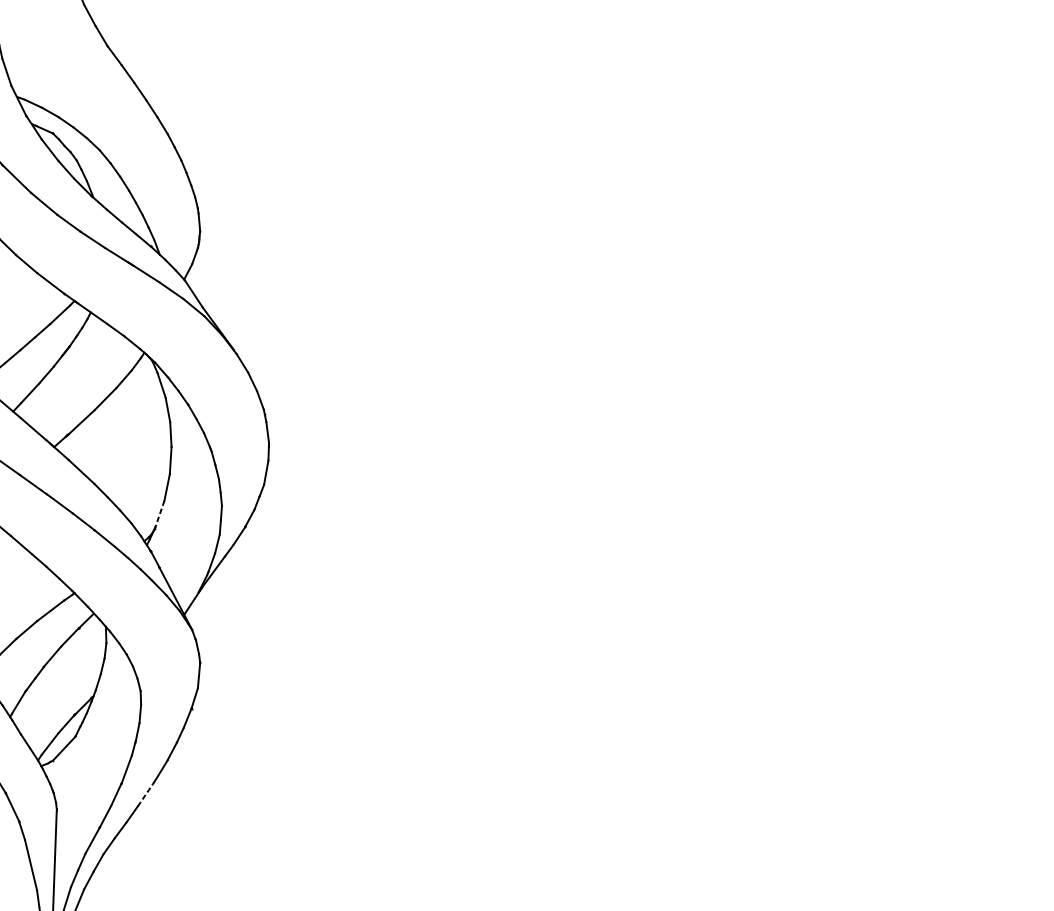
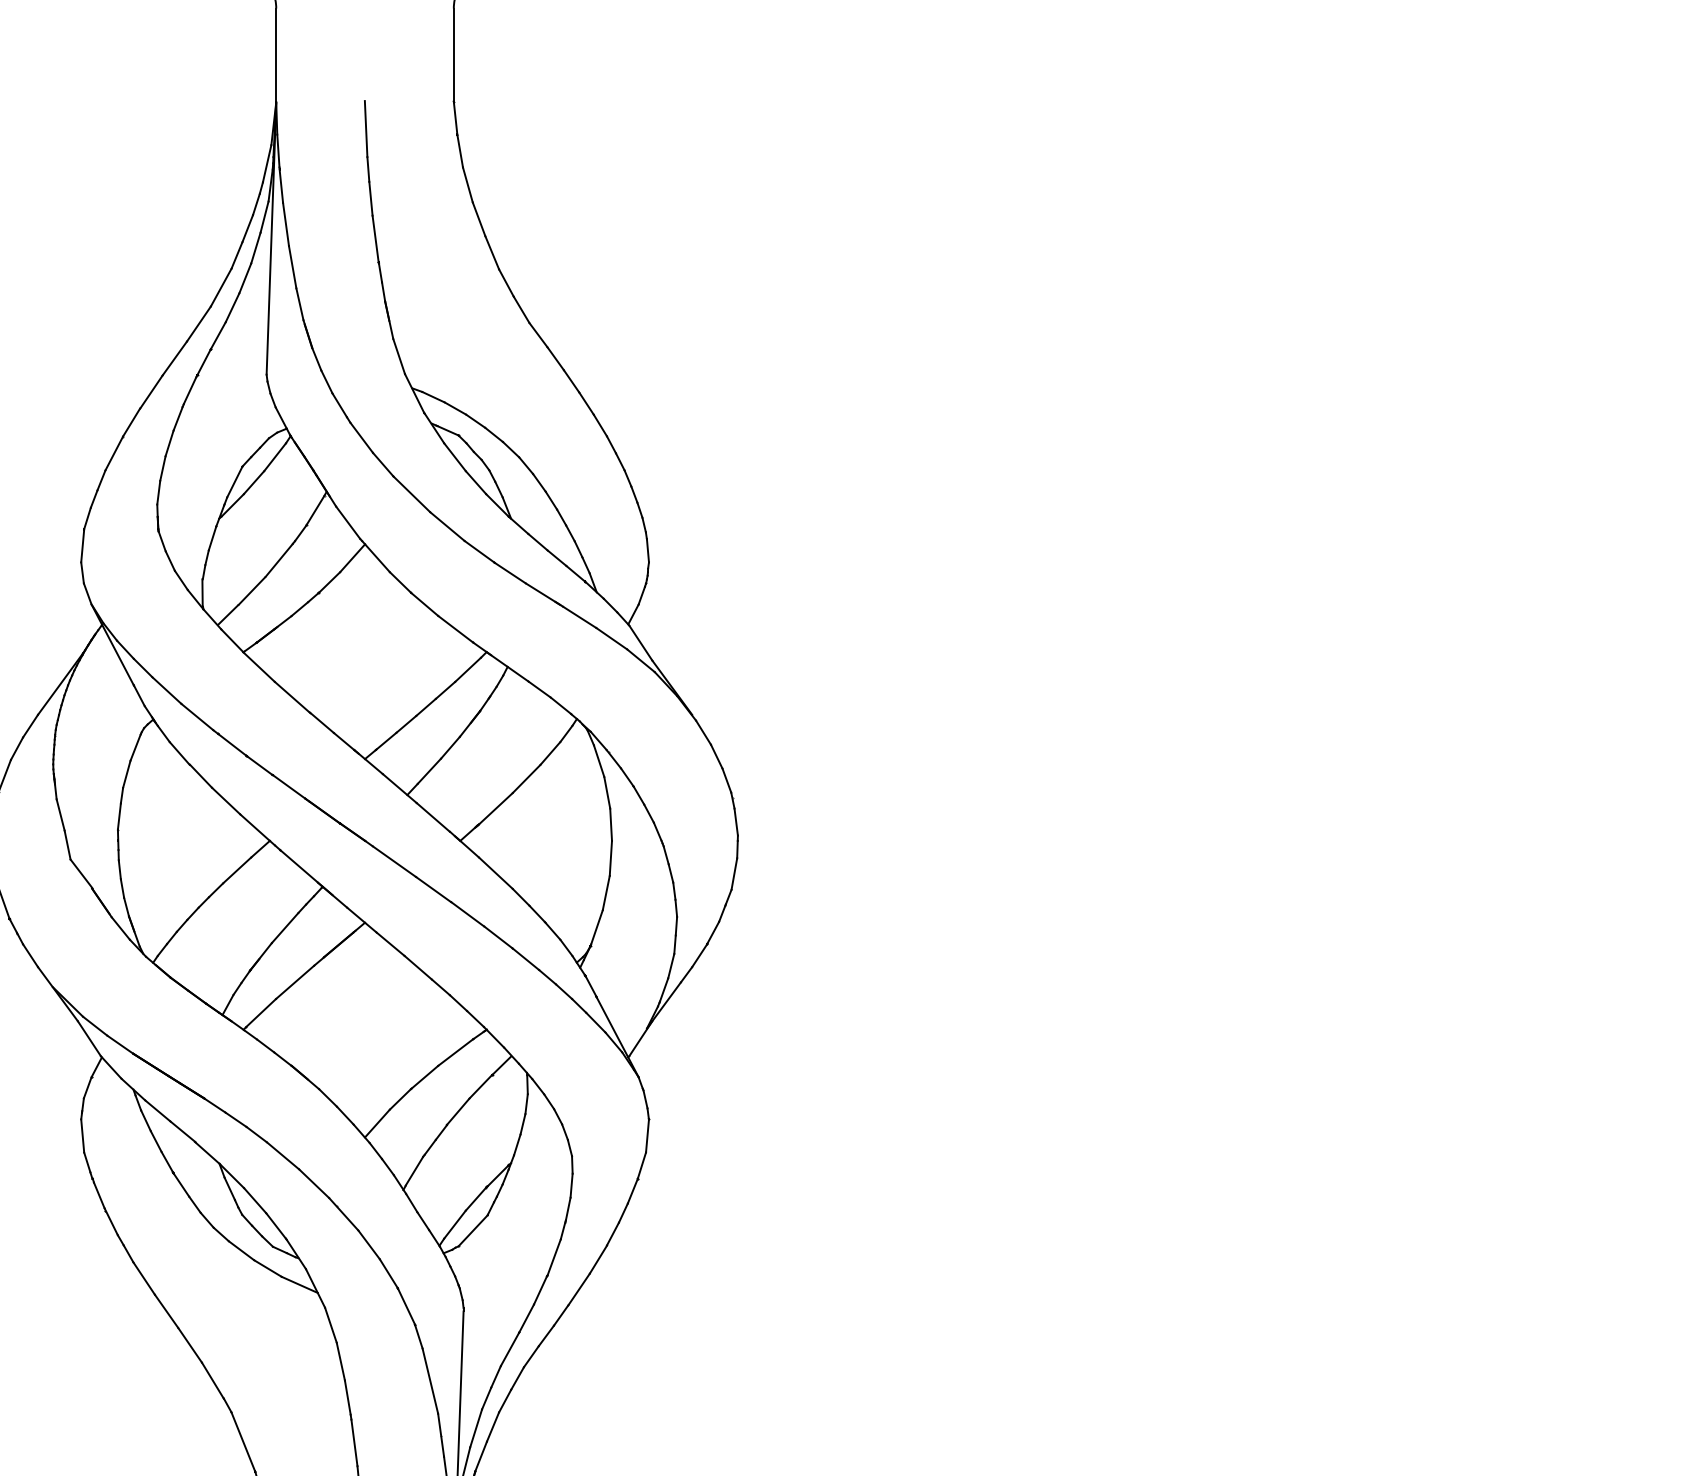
line: (159, 514) -> (596, 927), dashed -> solid
line: (146, 794) -> (579, 1289), dashed -> solid

